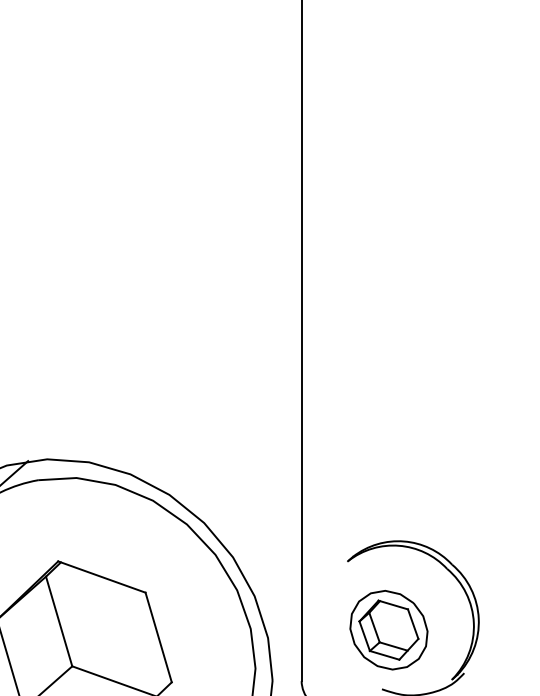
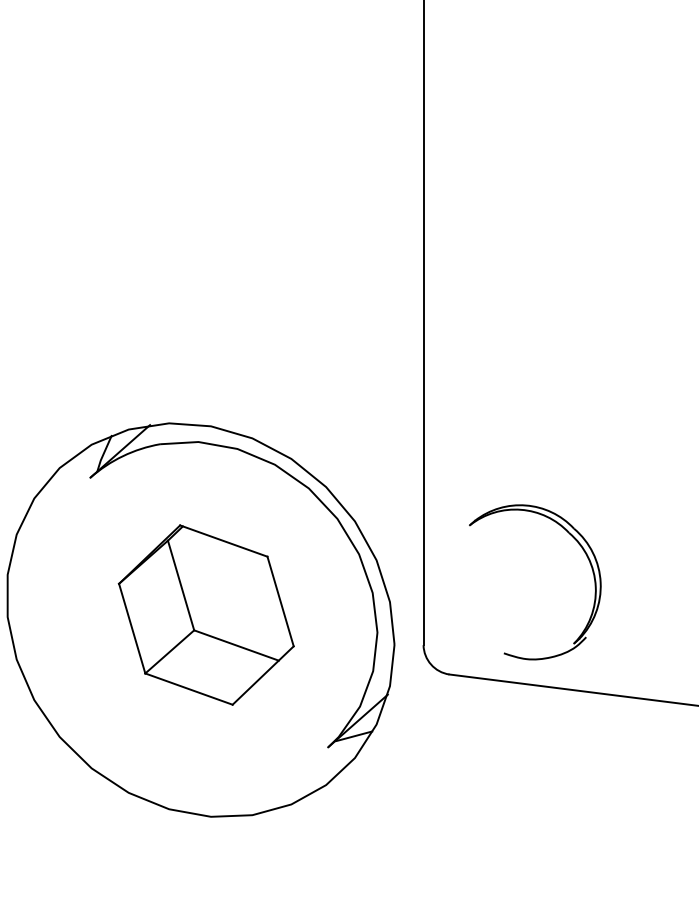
part: (388, 630) -> (510, 594), removed

